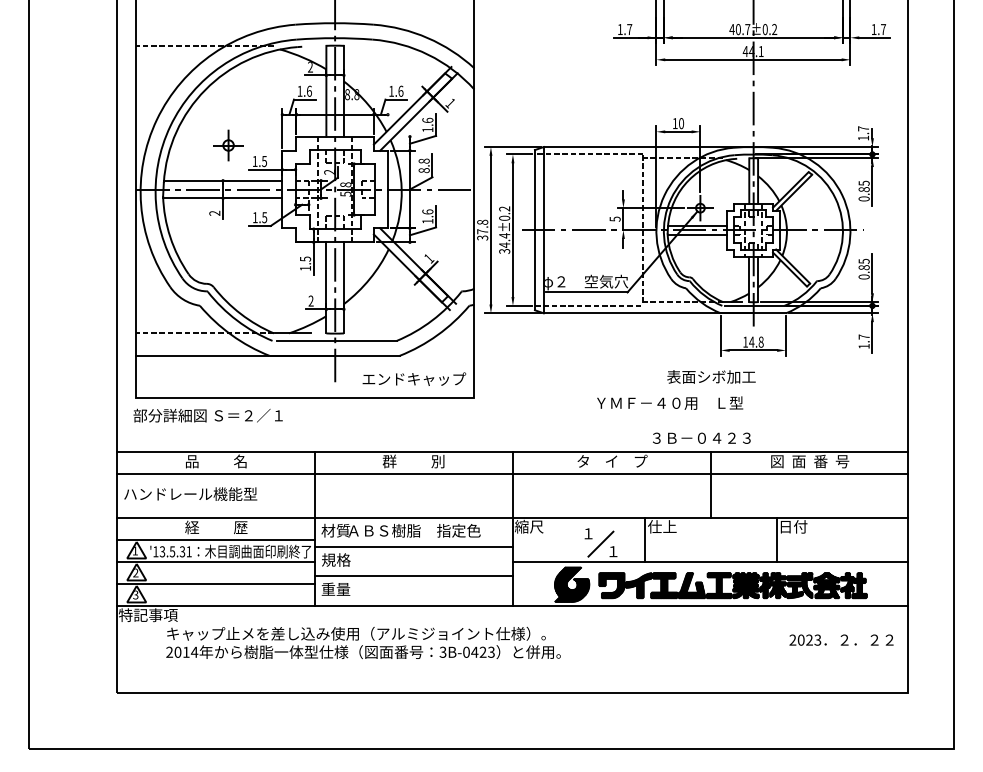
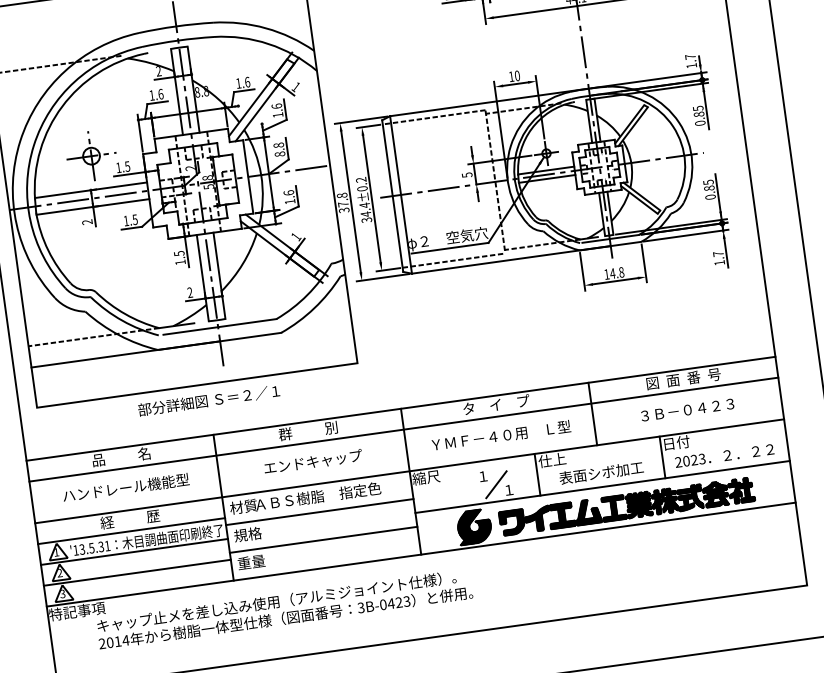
part: (228, 145) -> (91, 156), size x1.67
text: (711, 376) -> (601, 472), moved
text: (414, 378) -> (313, 461), moved
text: (670, 402) -> (501, 435), moved
text: (207, 415) -> (208, 400), moved
text: (701, 437) -> (687, 409), moved
text: (190, 493) -> (125, 487), moved
text: (841, 639) -> (724, 455), moved

